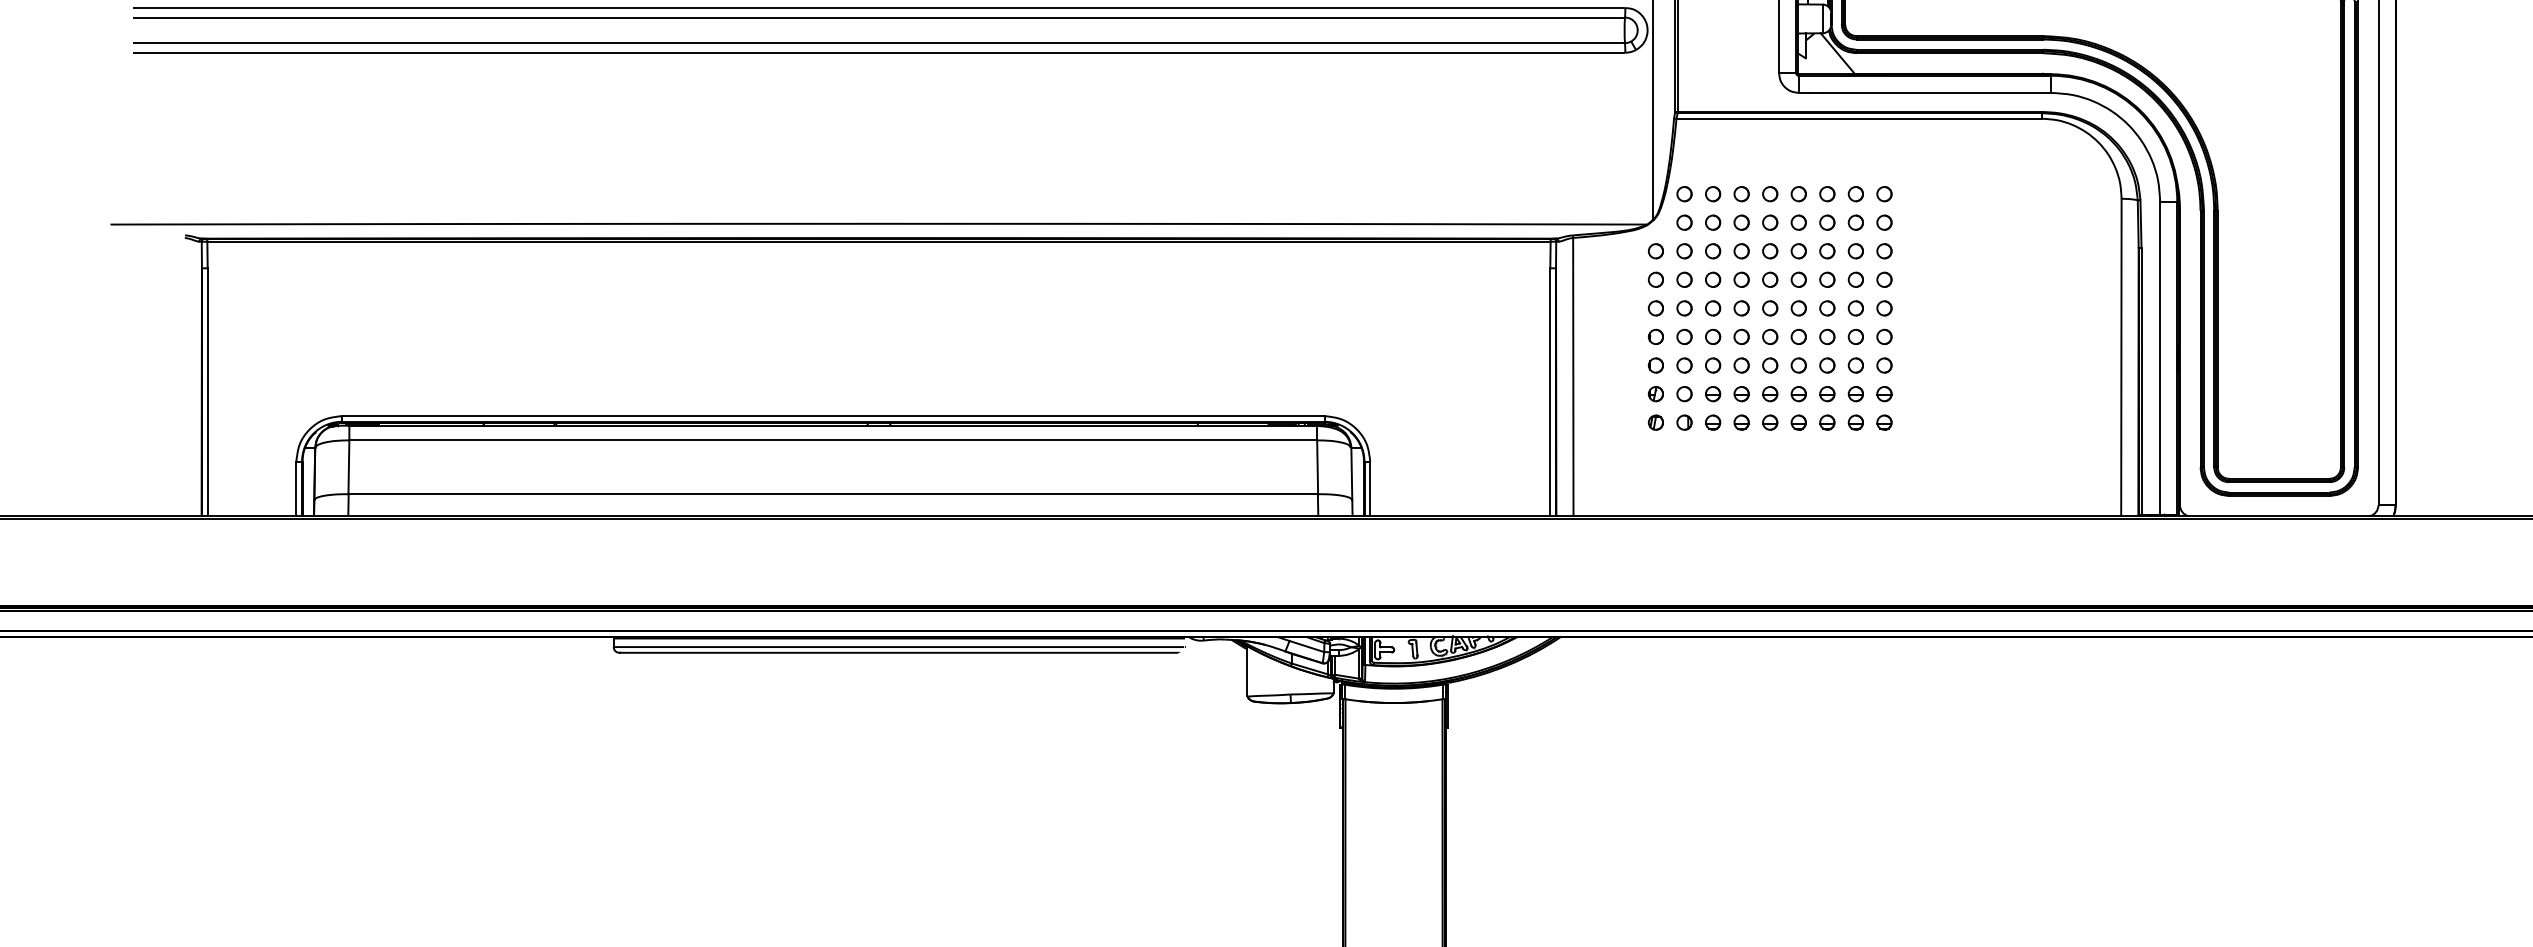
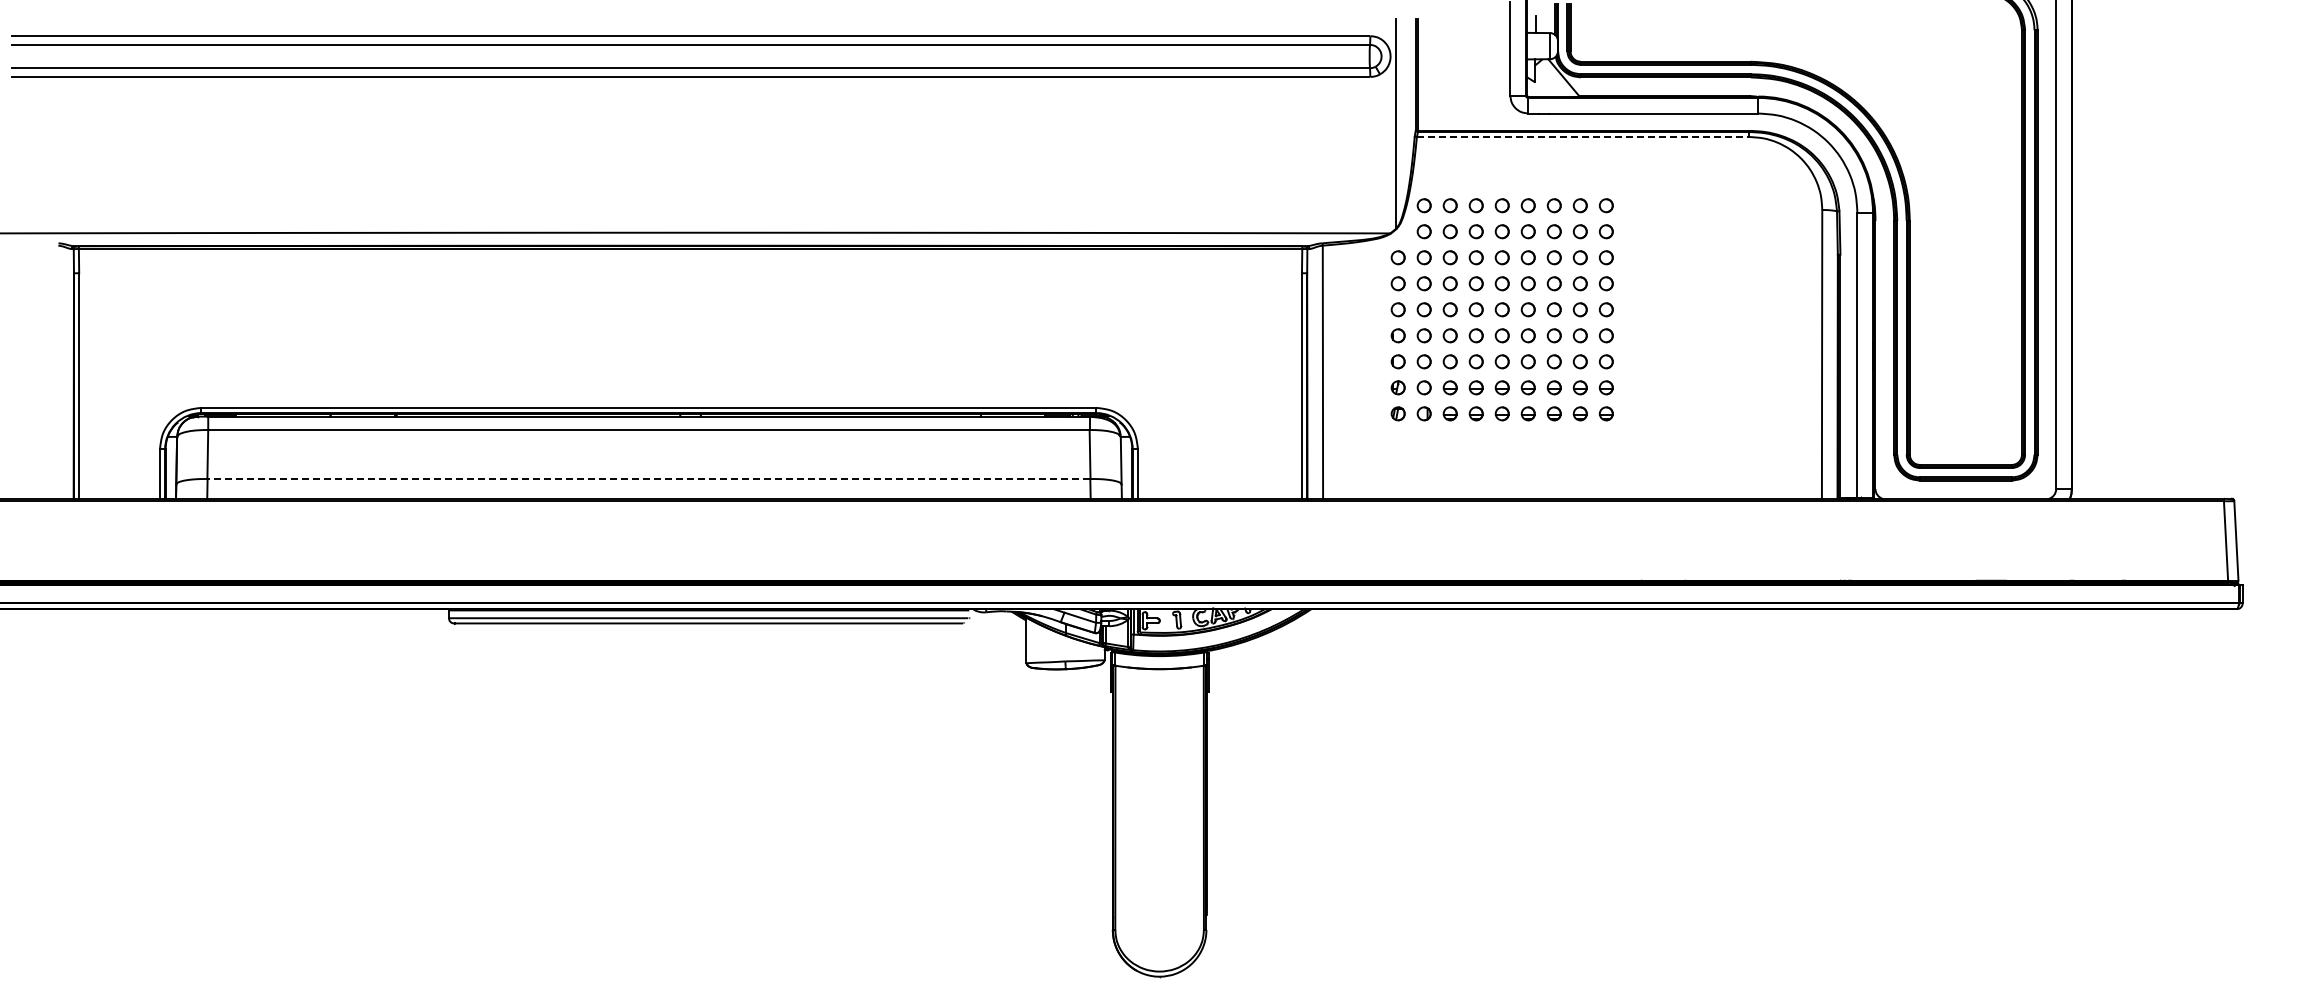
line: (1859, 119) -> (1583, 137), solid -> dashed
line: (832, 494) -> (648, 479), solid -> dashed

